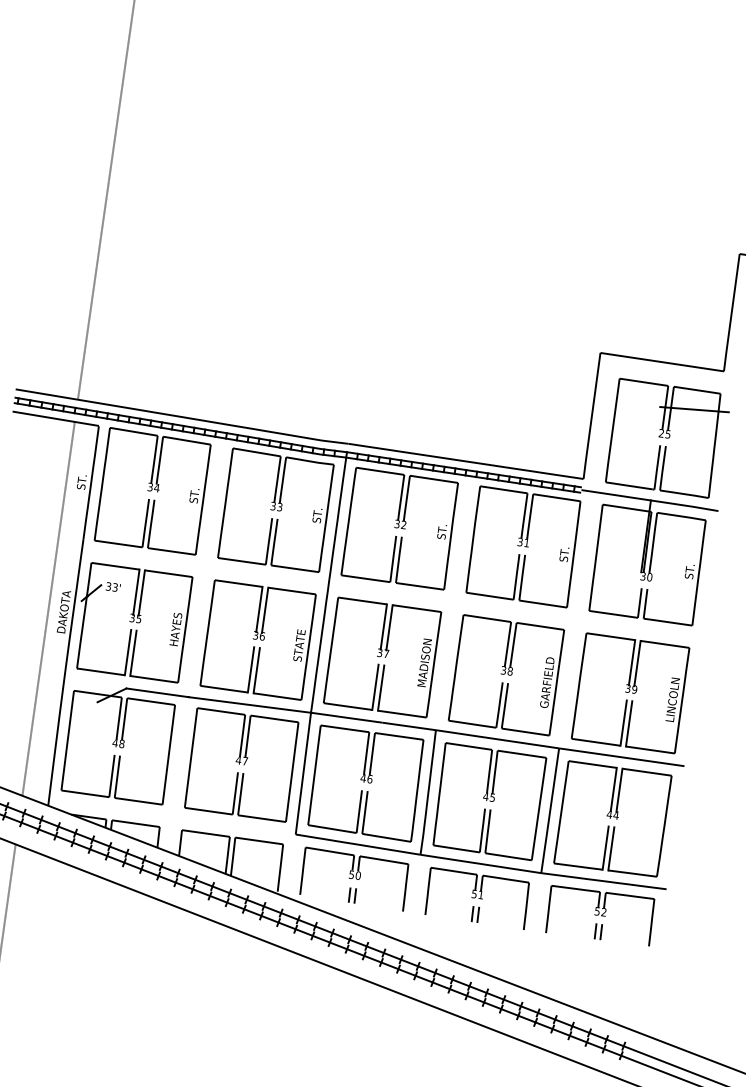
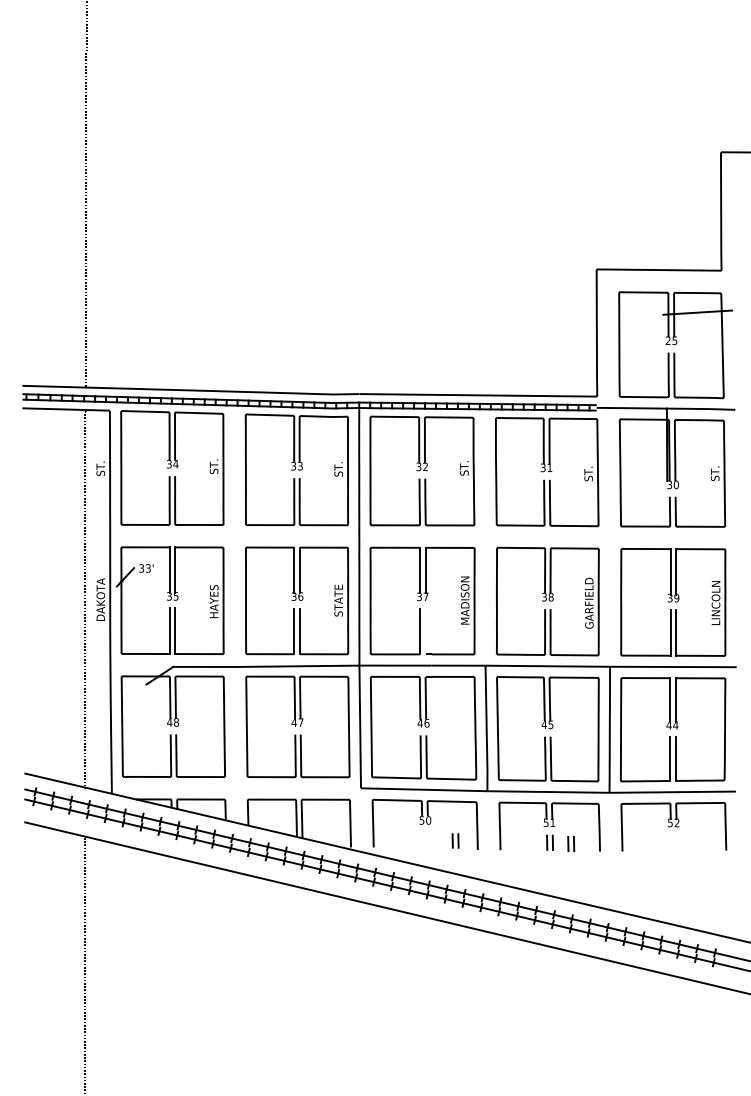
line: (381, 688) -> (425, 631), removed
part: (352, 895) -> (455, 840), moved
part: (598, 931) -> (571, 843), moved

